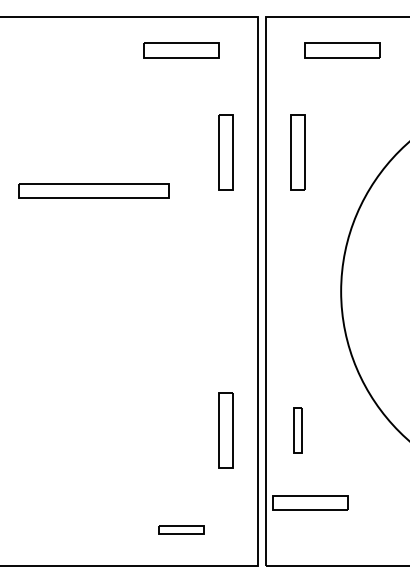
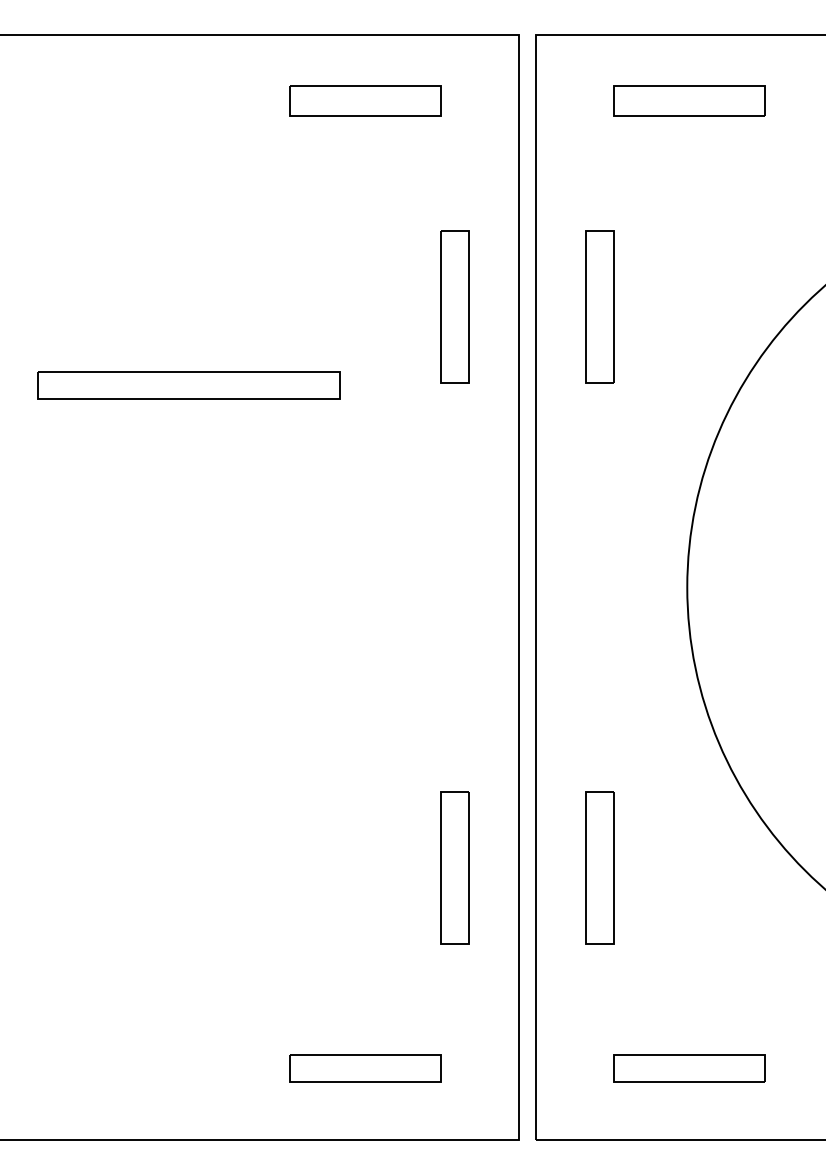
part: (297, 430) -> (599, 867), size x1.67
part: (310, 502) -> (690, 1066), moved
part: (181, 529) -> (365, 1066), size x1.67

